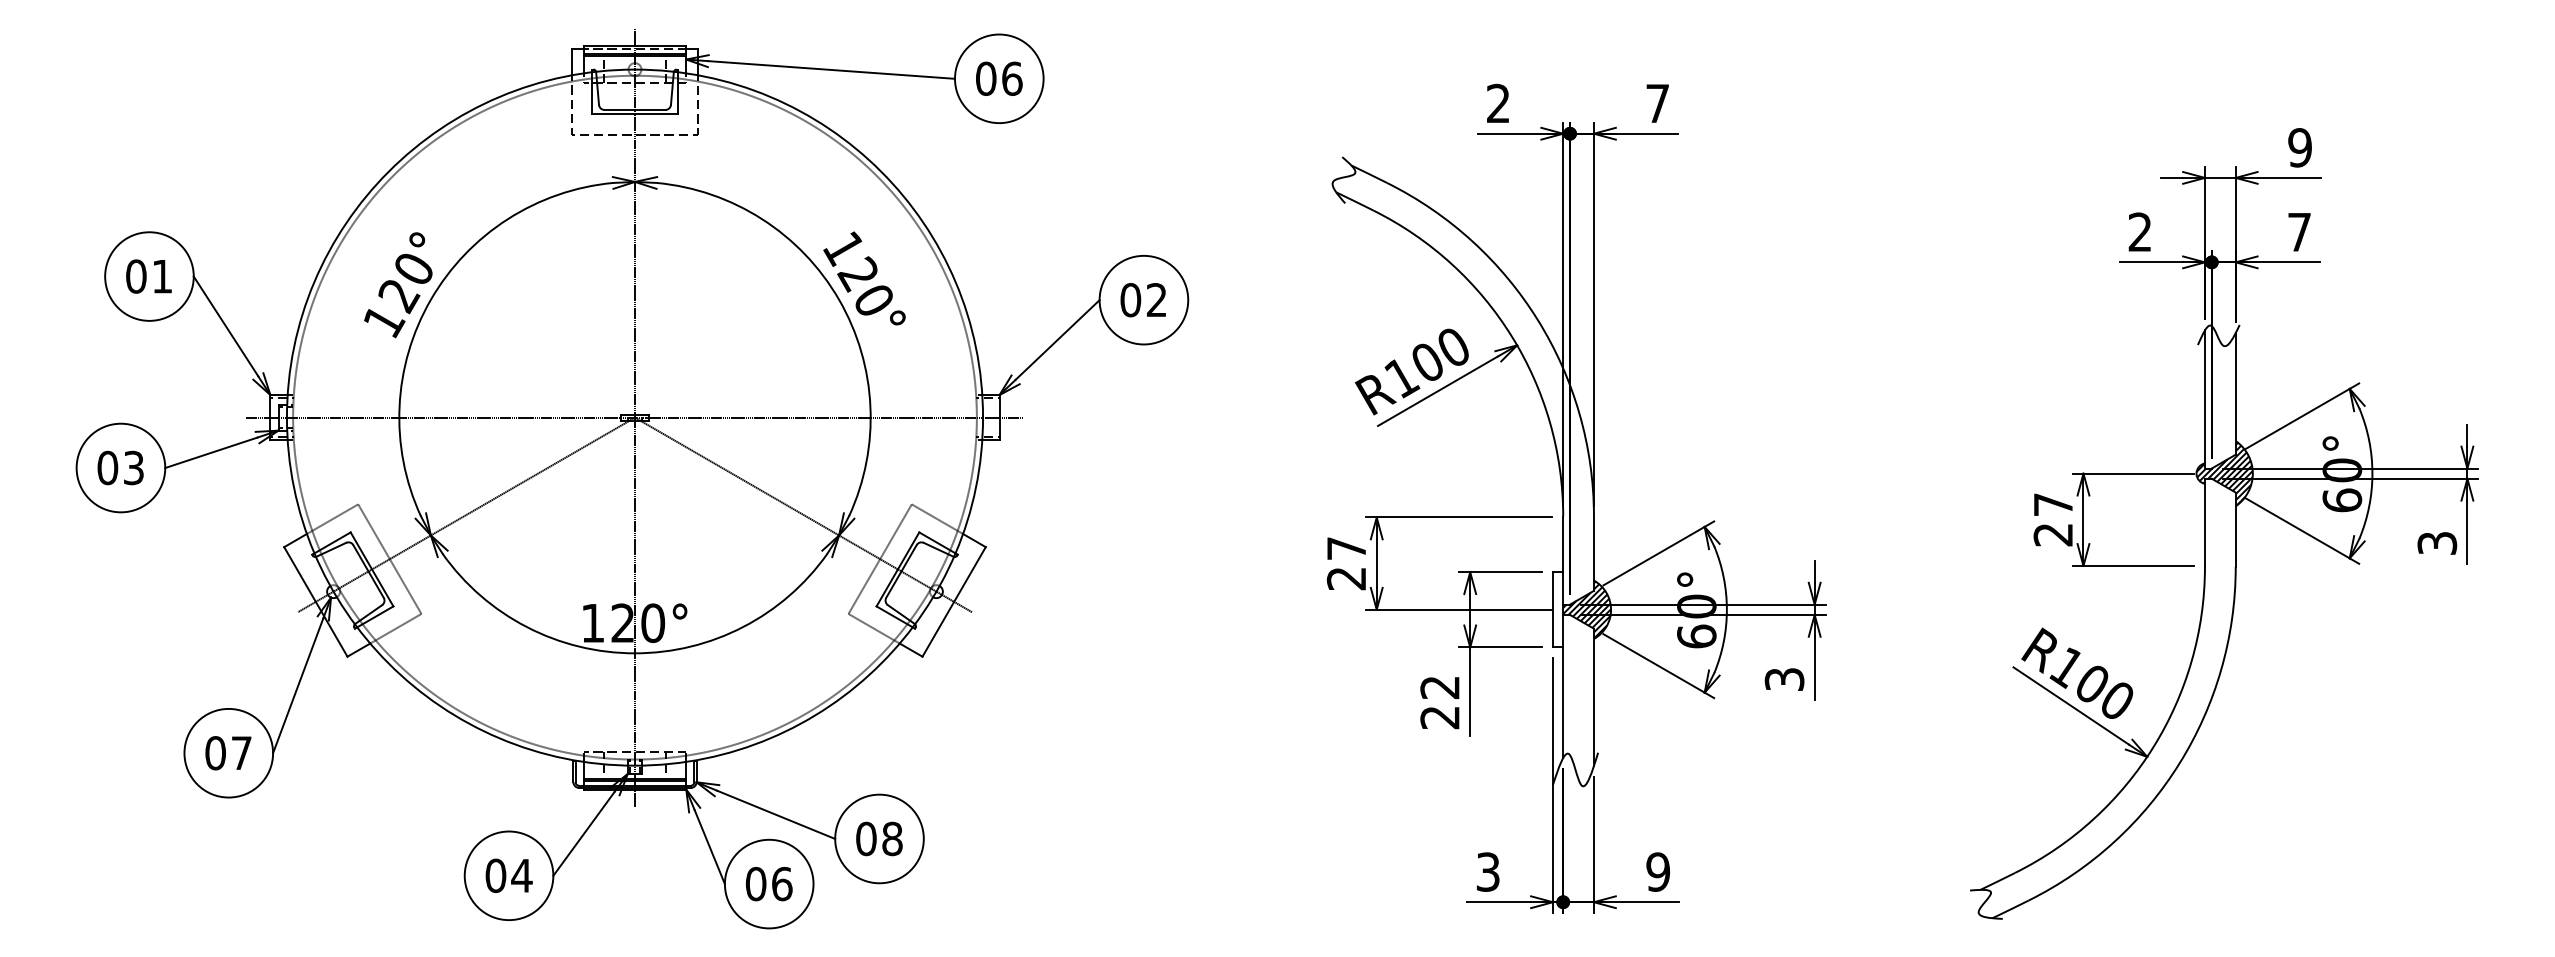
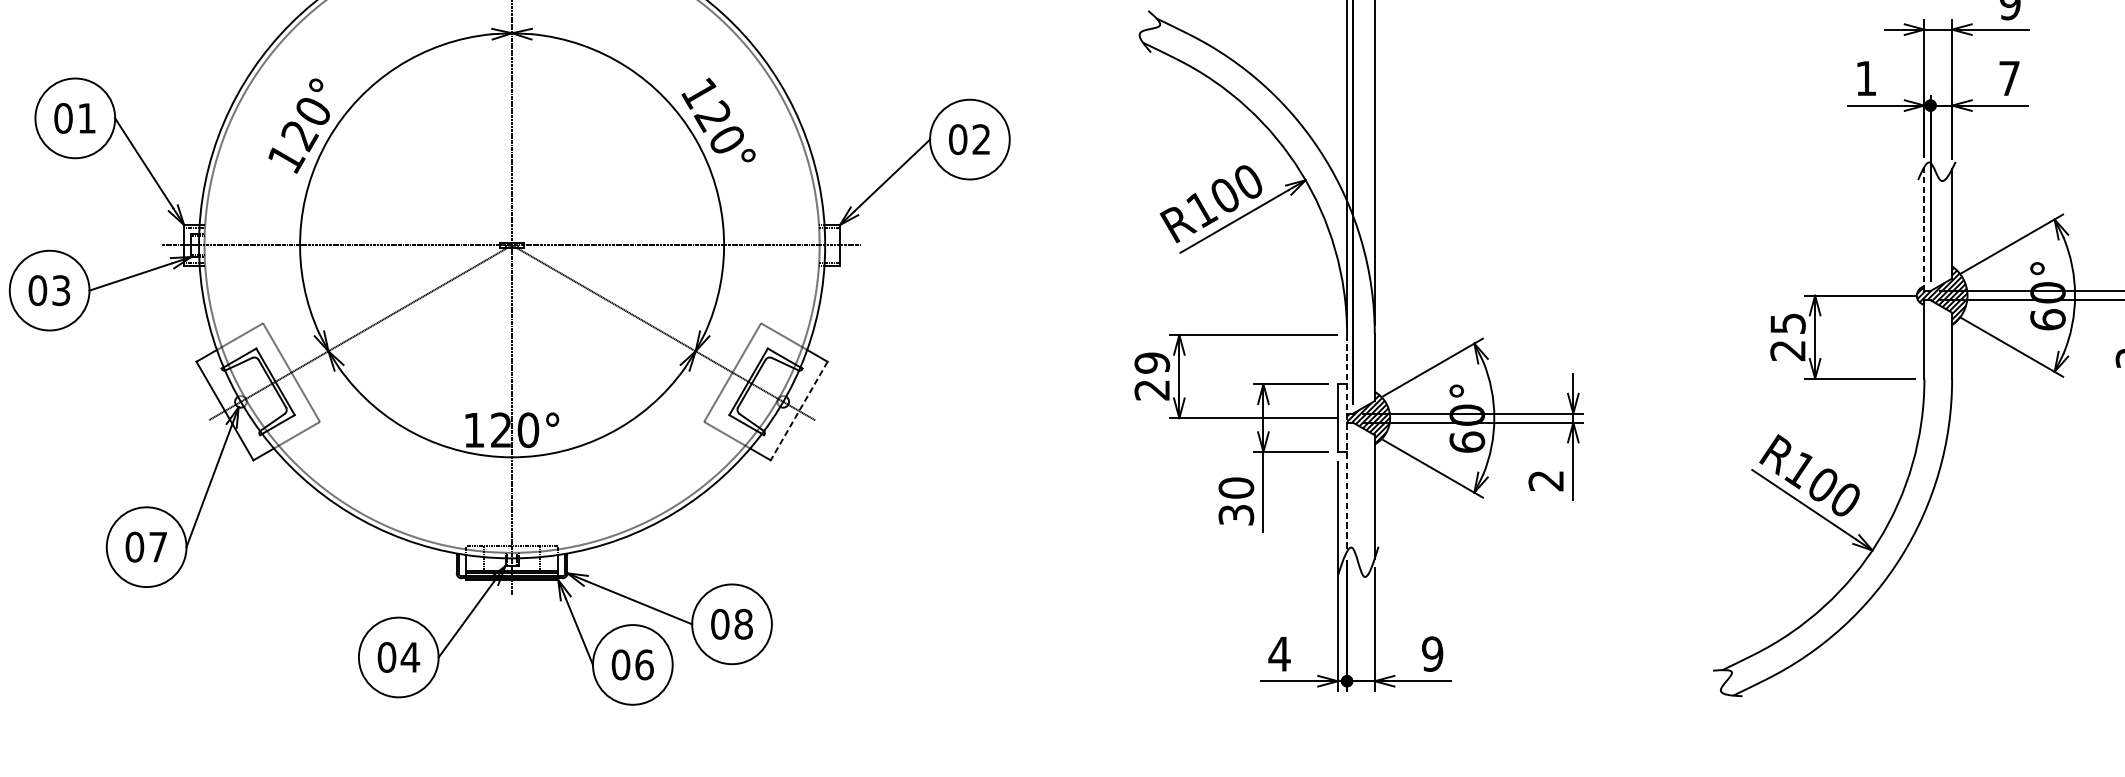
text: (2139, 231) -> (1865, 77), 2 -> 1
line: (2204, 399) -> (1924, 228), solid -> dashed
text: (2053, 504) -> (1788, 323), 27 -> 25
text: (1346, 548) -> (1152, 363), 27 -> 29
line: (953, 602) -> (798, 411), solid -> dashed
line: (1563, 637) -> (1347, 443), solid -> dashed
text: (1784, 679) -> (1546, 480), 3 -> 2
text: (1439, 702) -> (1235, 501), 22 -> 30
text: (1487, 871) -> (1278, 653), 3 -> 4

